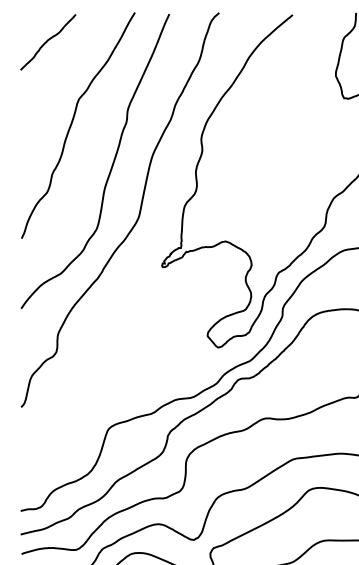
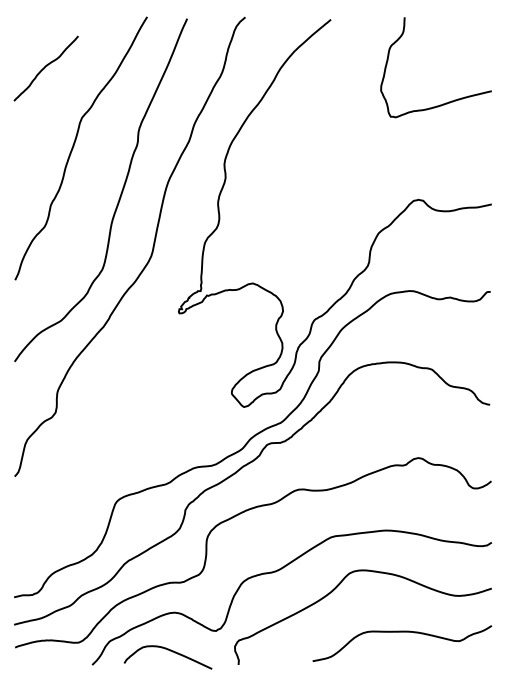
curve: (47, 42) -> (45, 68), moved

